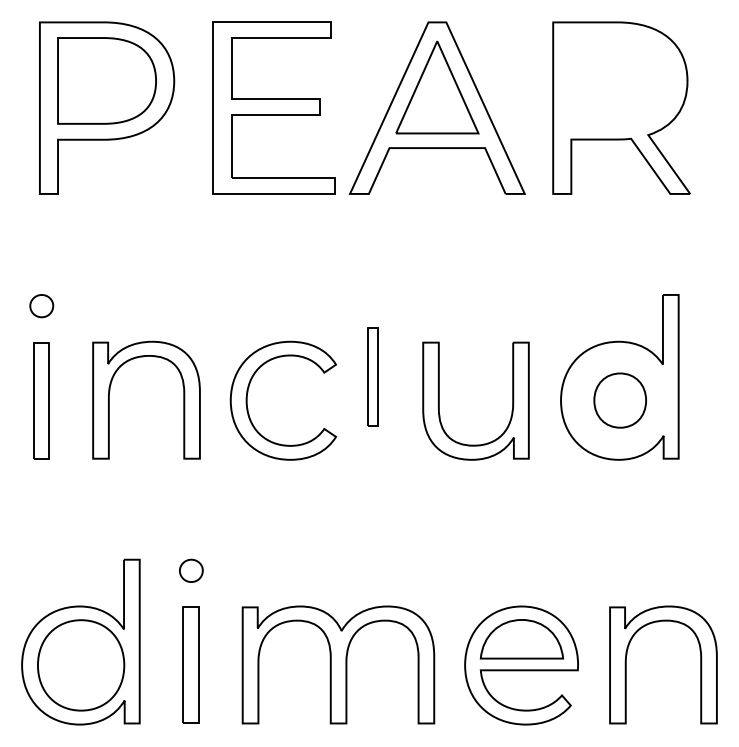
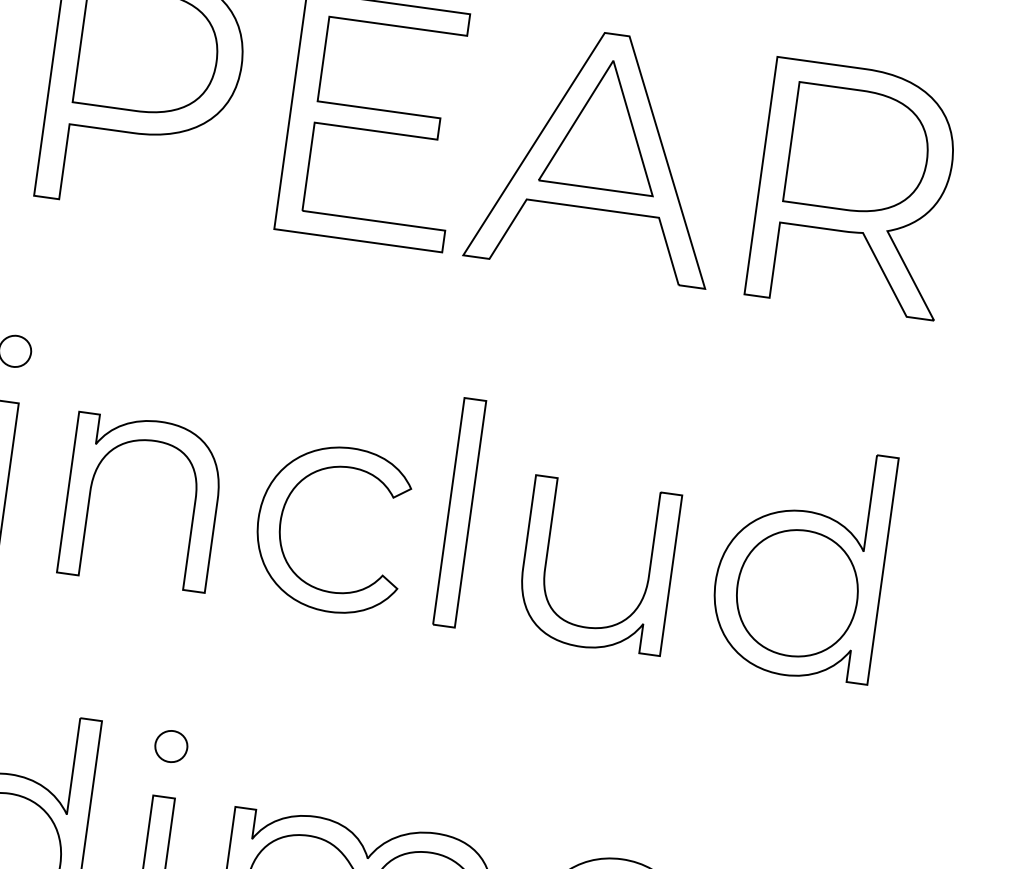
part: (620, 80) -> (859, 150), added
part: (372, 376) -> (459, 512), size x1.67
part: (620, 400) -> (798, 593), size x1.67

